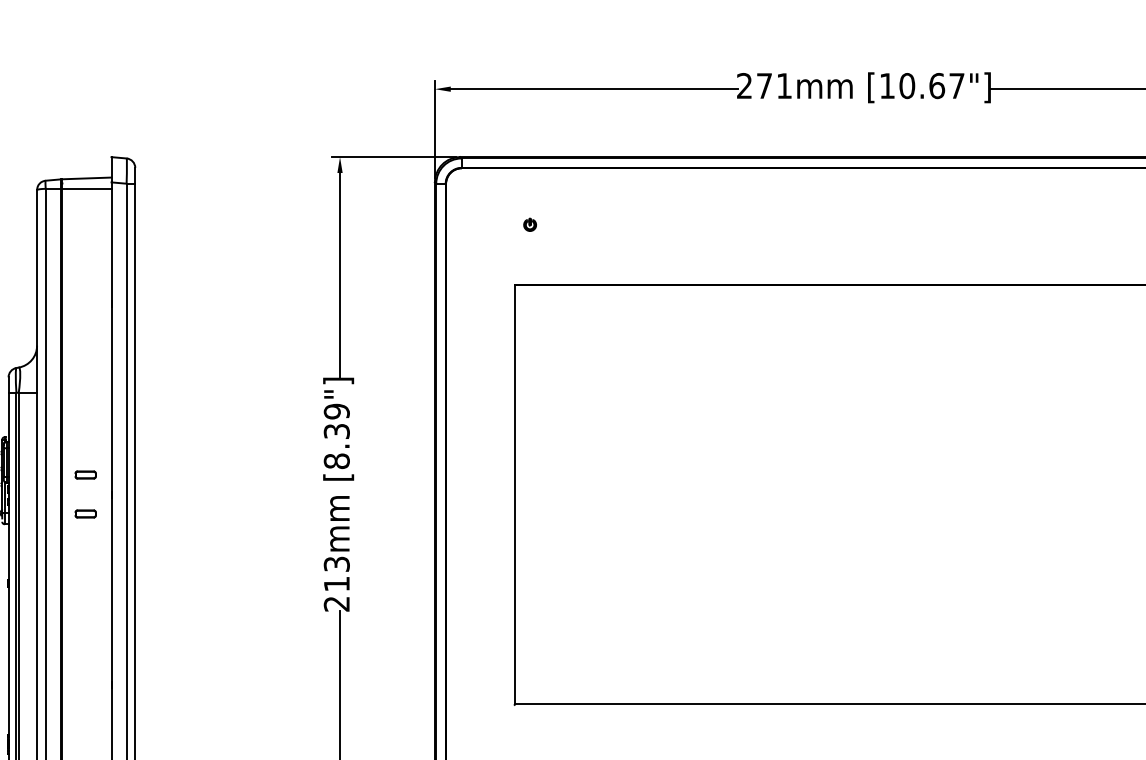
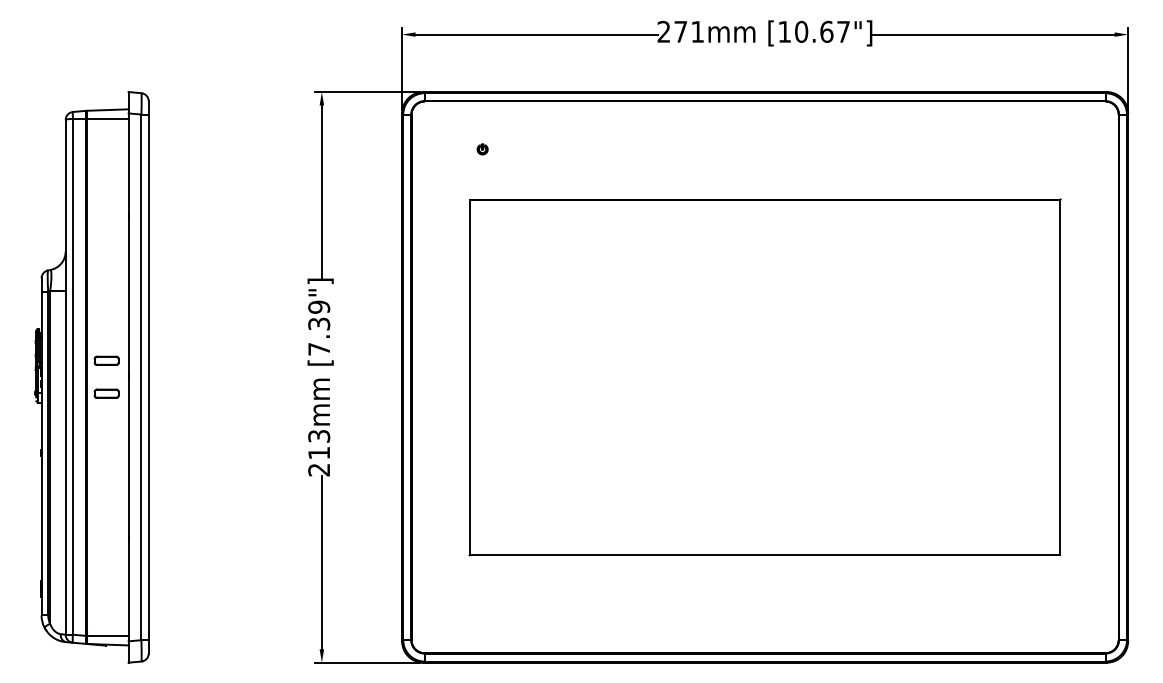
text: (337, 460) -> (319, 348), [8.39"] -> [7.39"]
part: (85, 474) -> (106, 360), size x1.4
part: (85, 513) -> (106, 393), size x1.4

